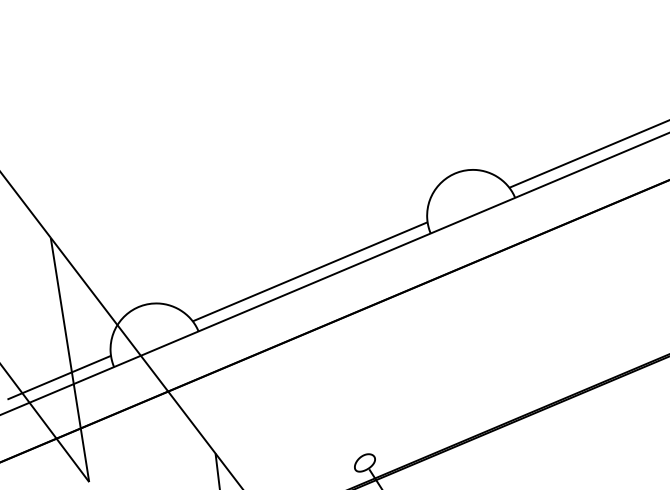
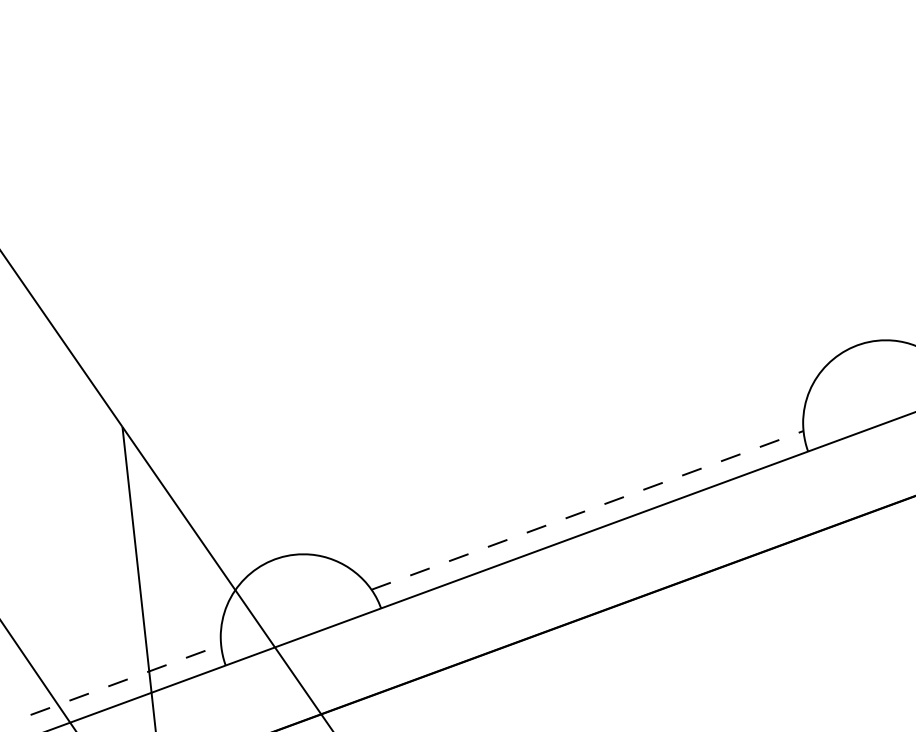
line: (310, 271) -> (588, 509), solid -> dashed
line: (59, 377) -> (126, 679), solid -> dashed

